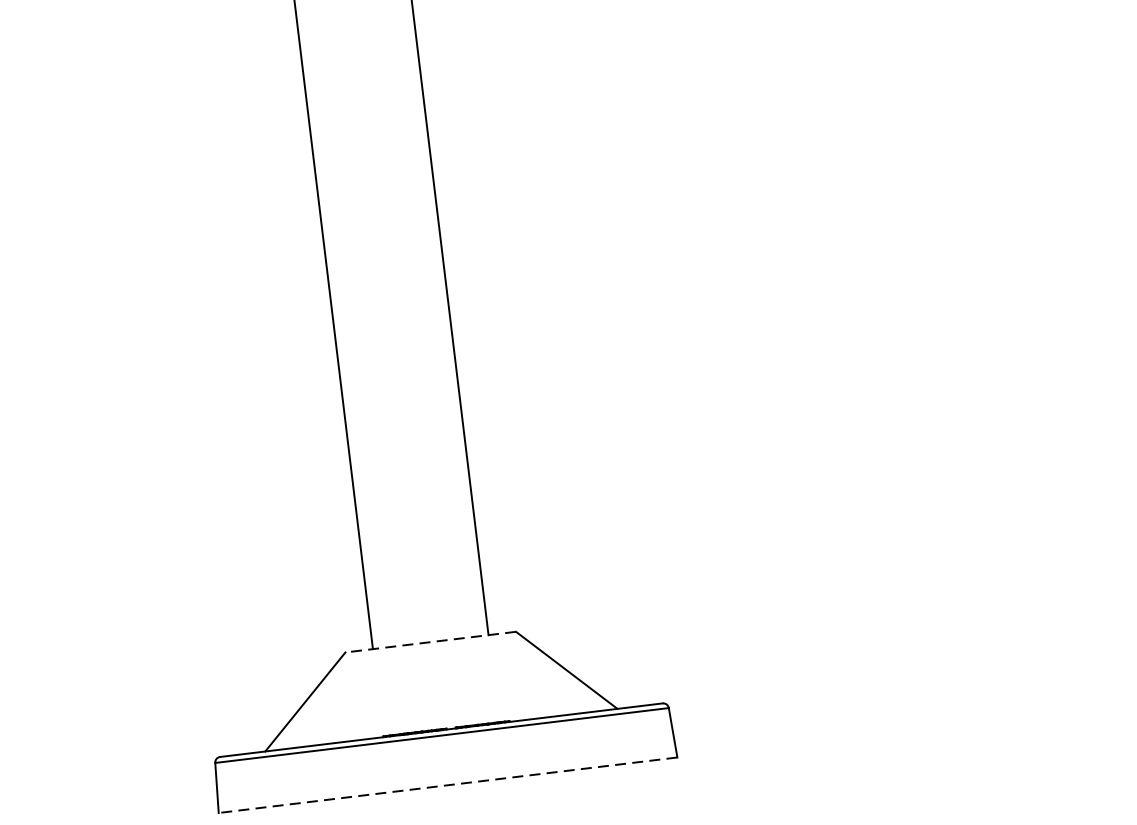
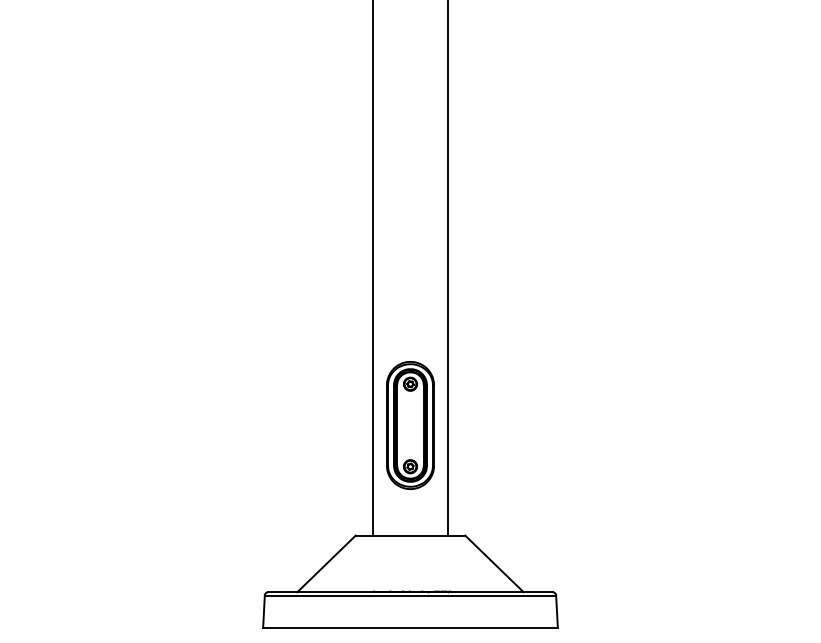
part: (410, 470) -> (410, 425), added
line: (430, 641) -> (410, 535), dashed -> solid
line: (446, 785) -> (409, 627), dashed -> solid

